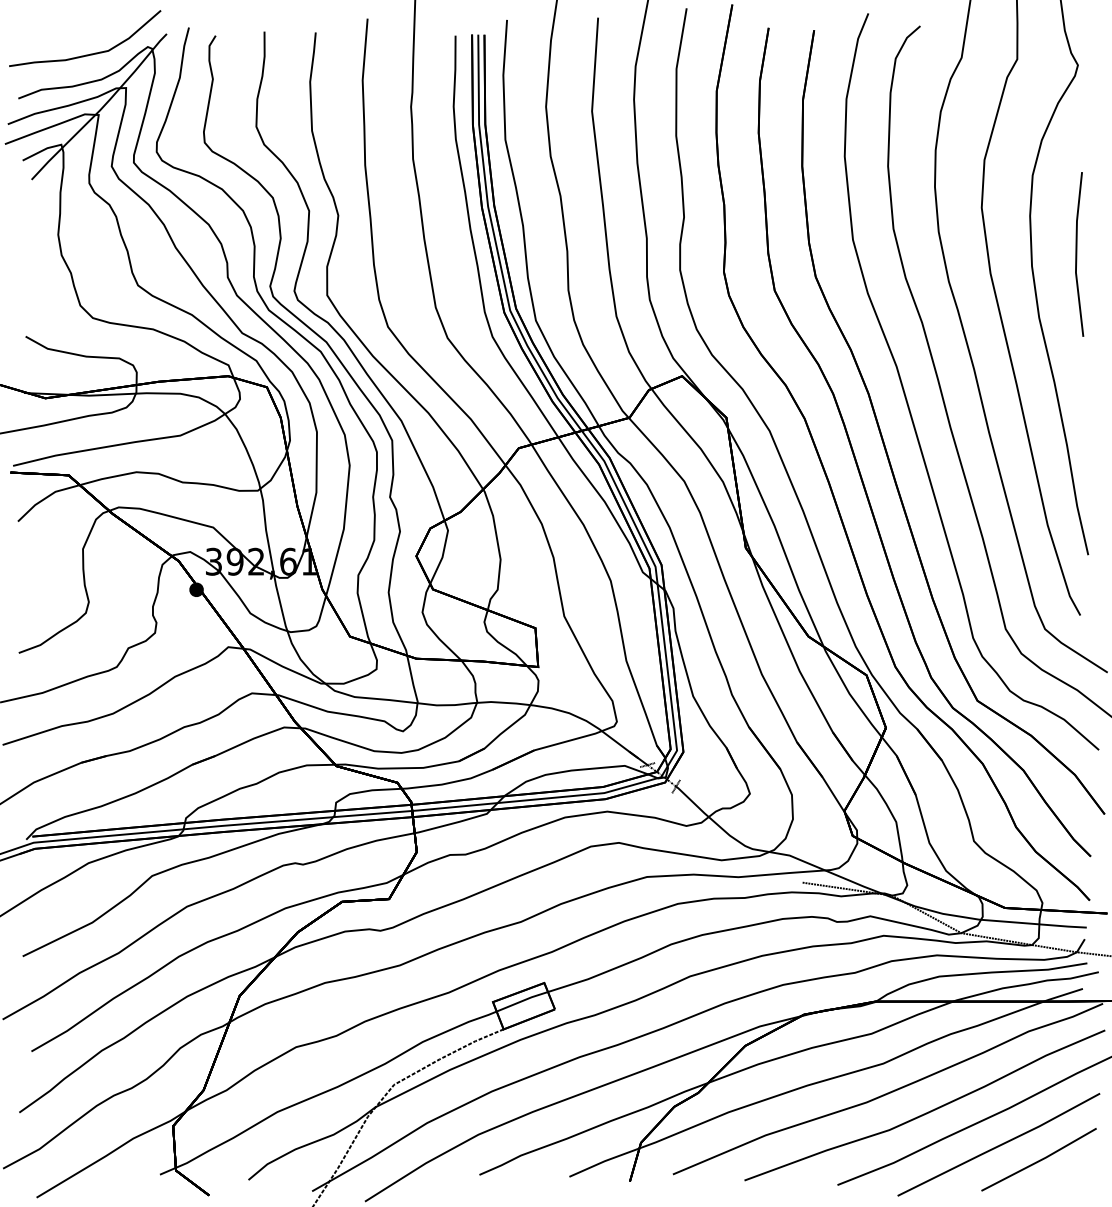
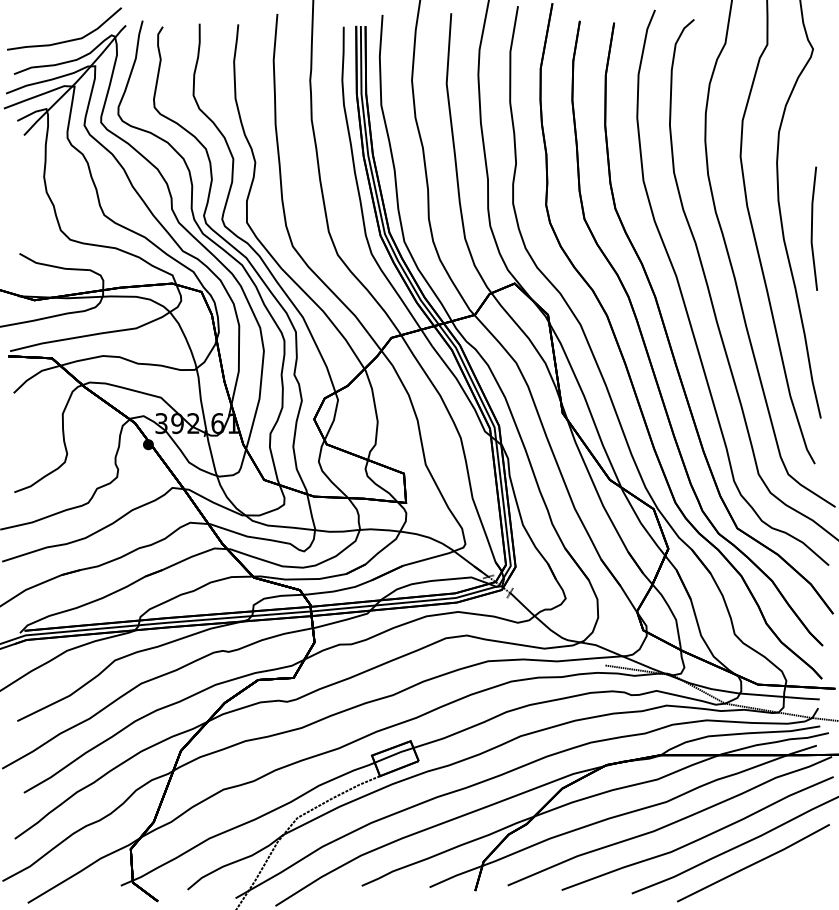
part: (1078, 254) -> (813, 228), moved
part: (1038, 1159) -> (783, 874), removed

